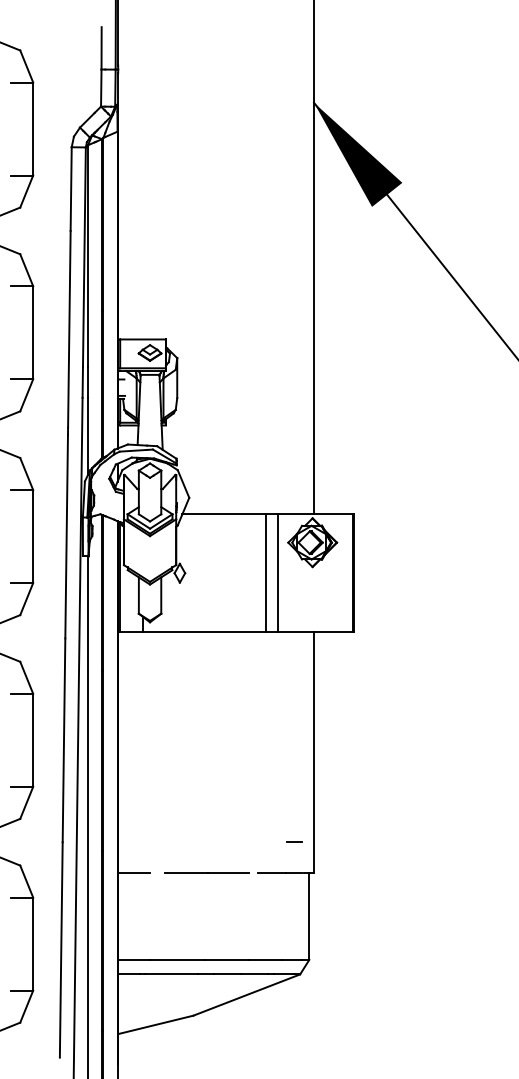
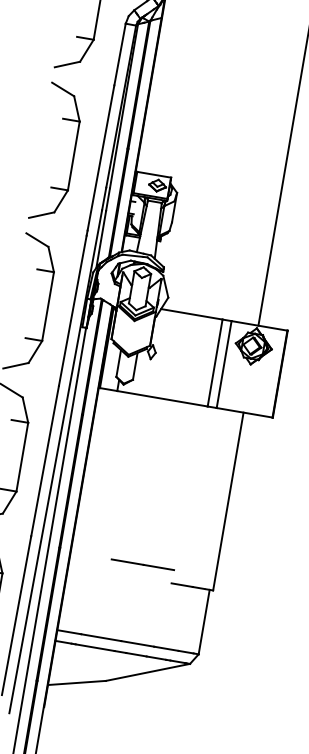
line: (294, 841) -> (202, 564), removed
line: (134, 872) -> (80, 567), removed
line: (206, 872) -> (142, 564), moved

